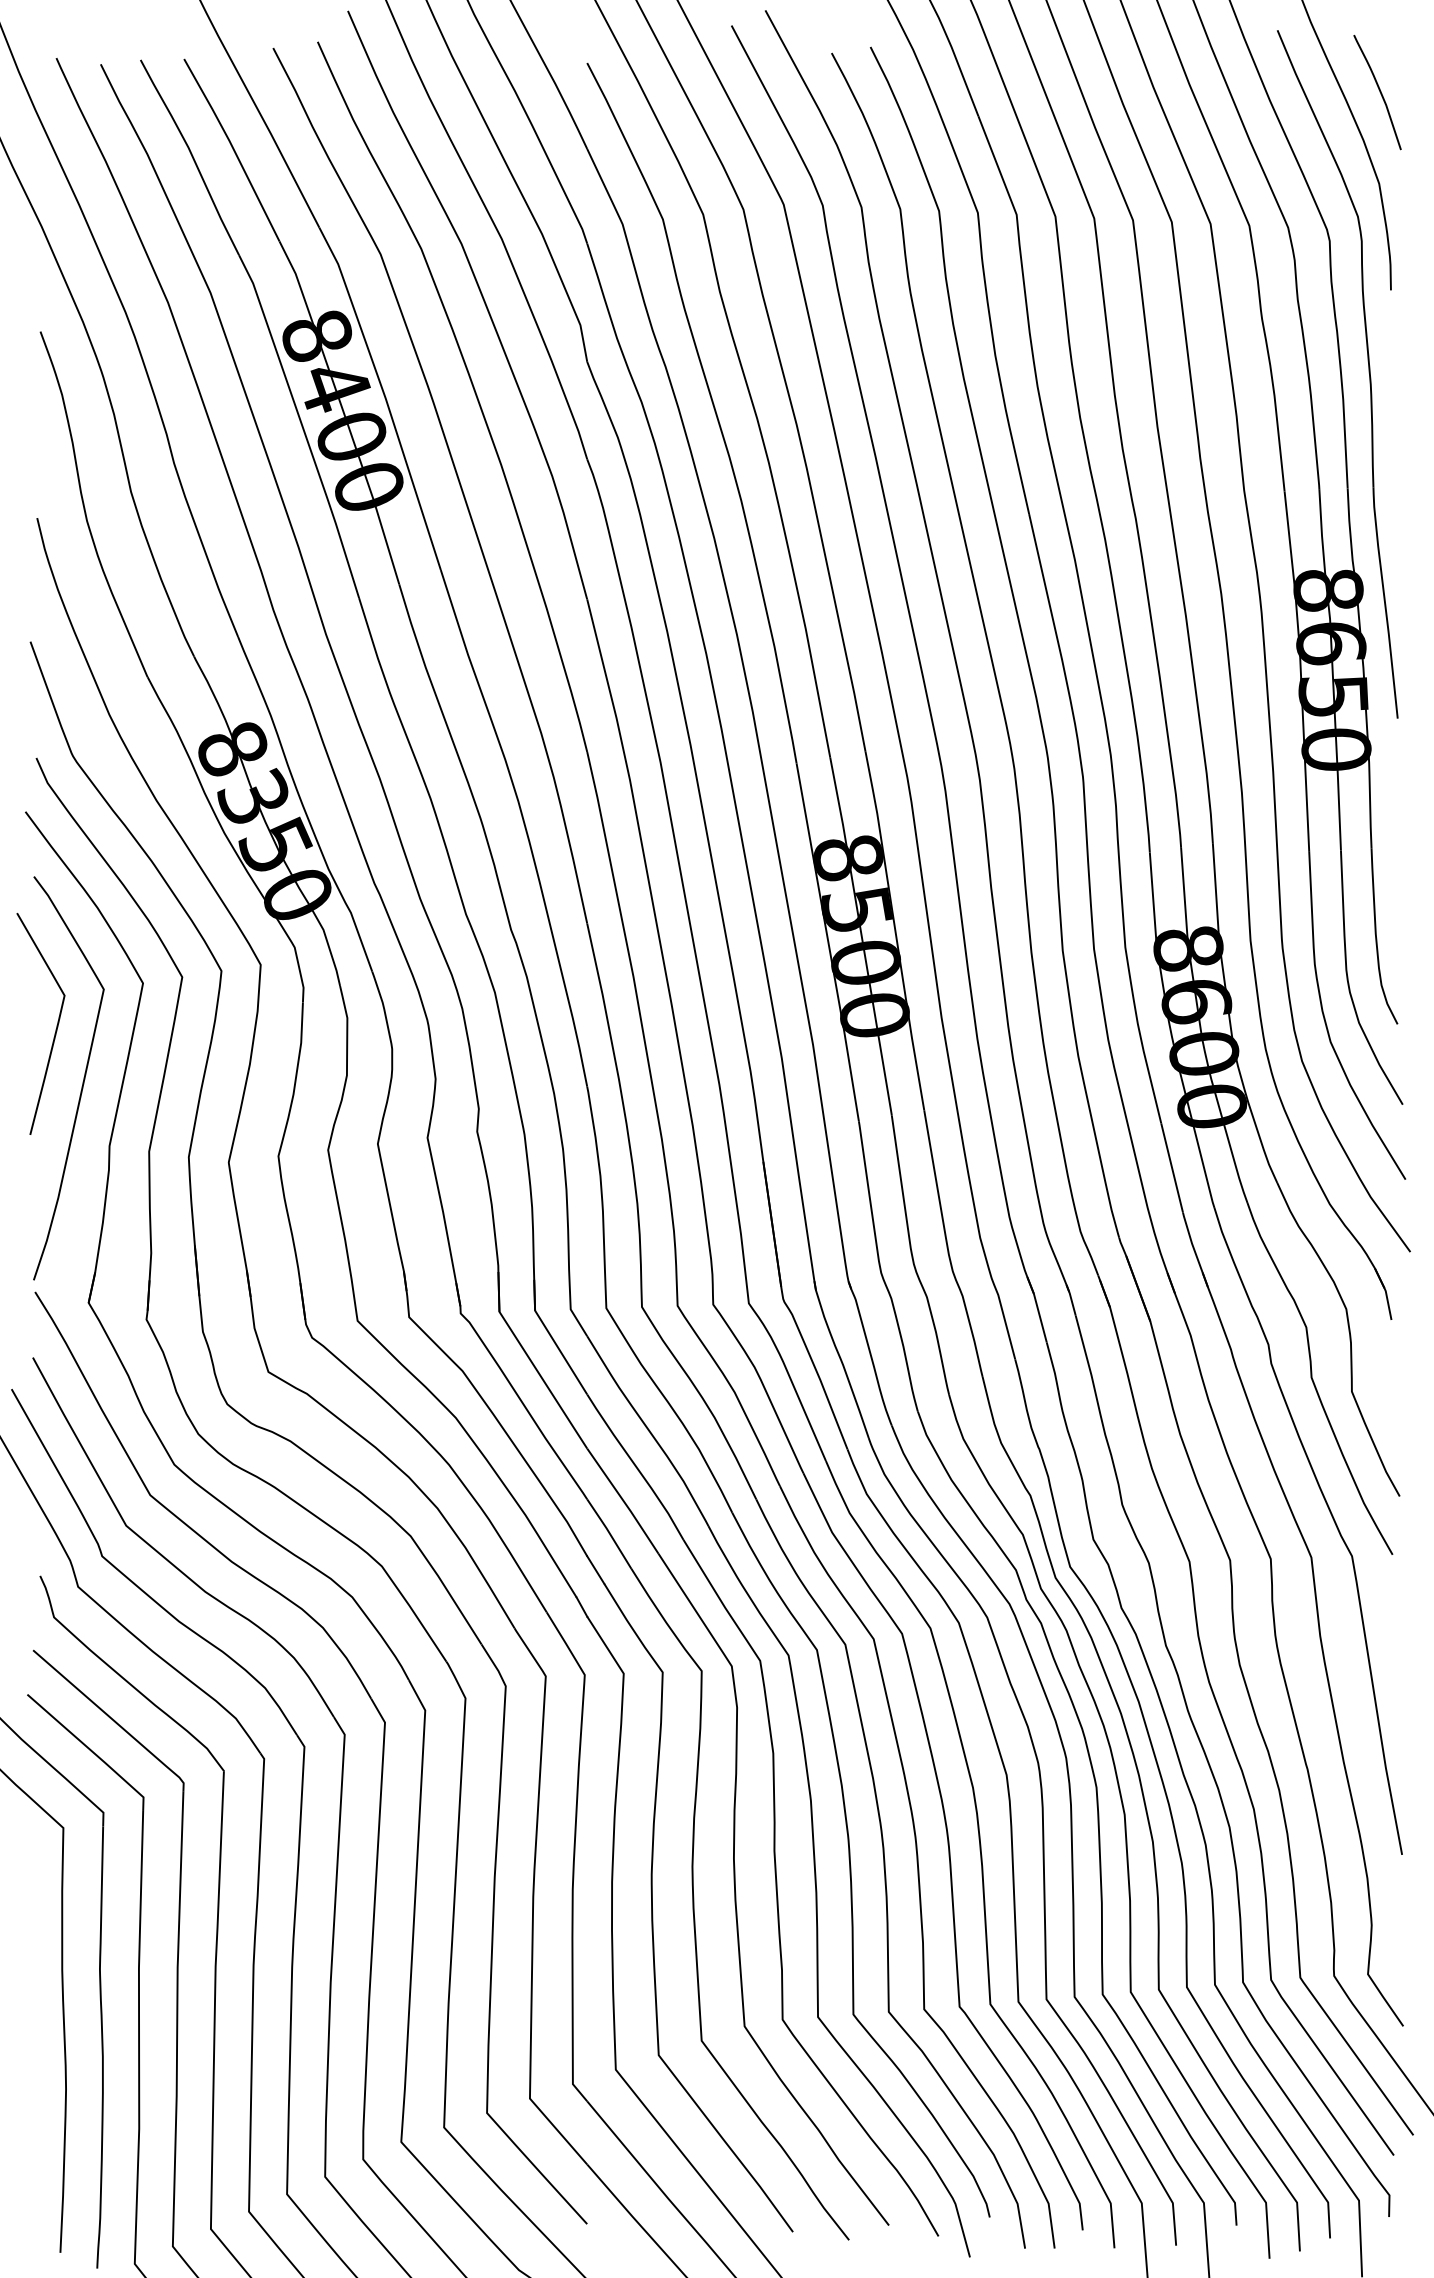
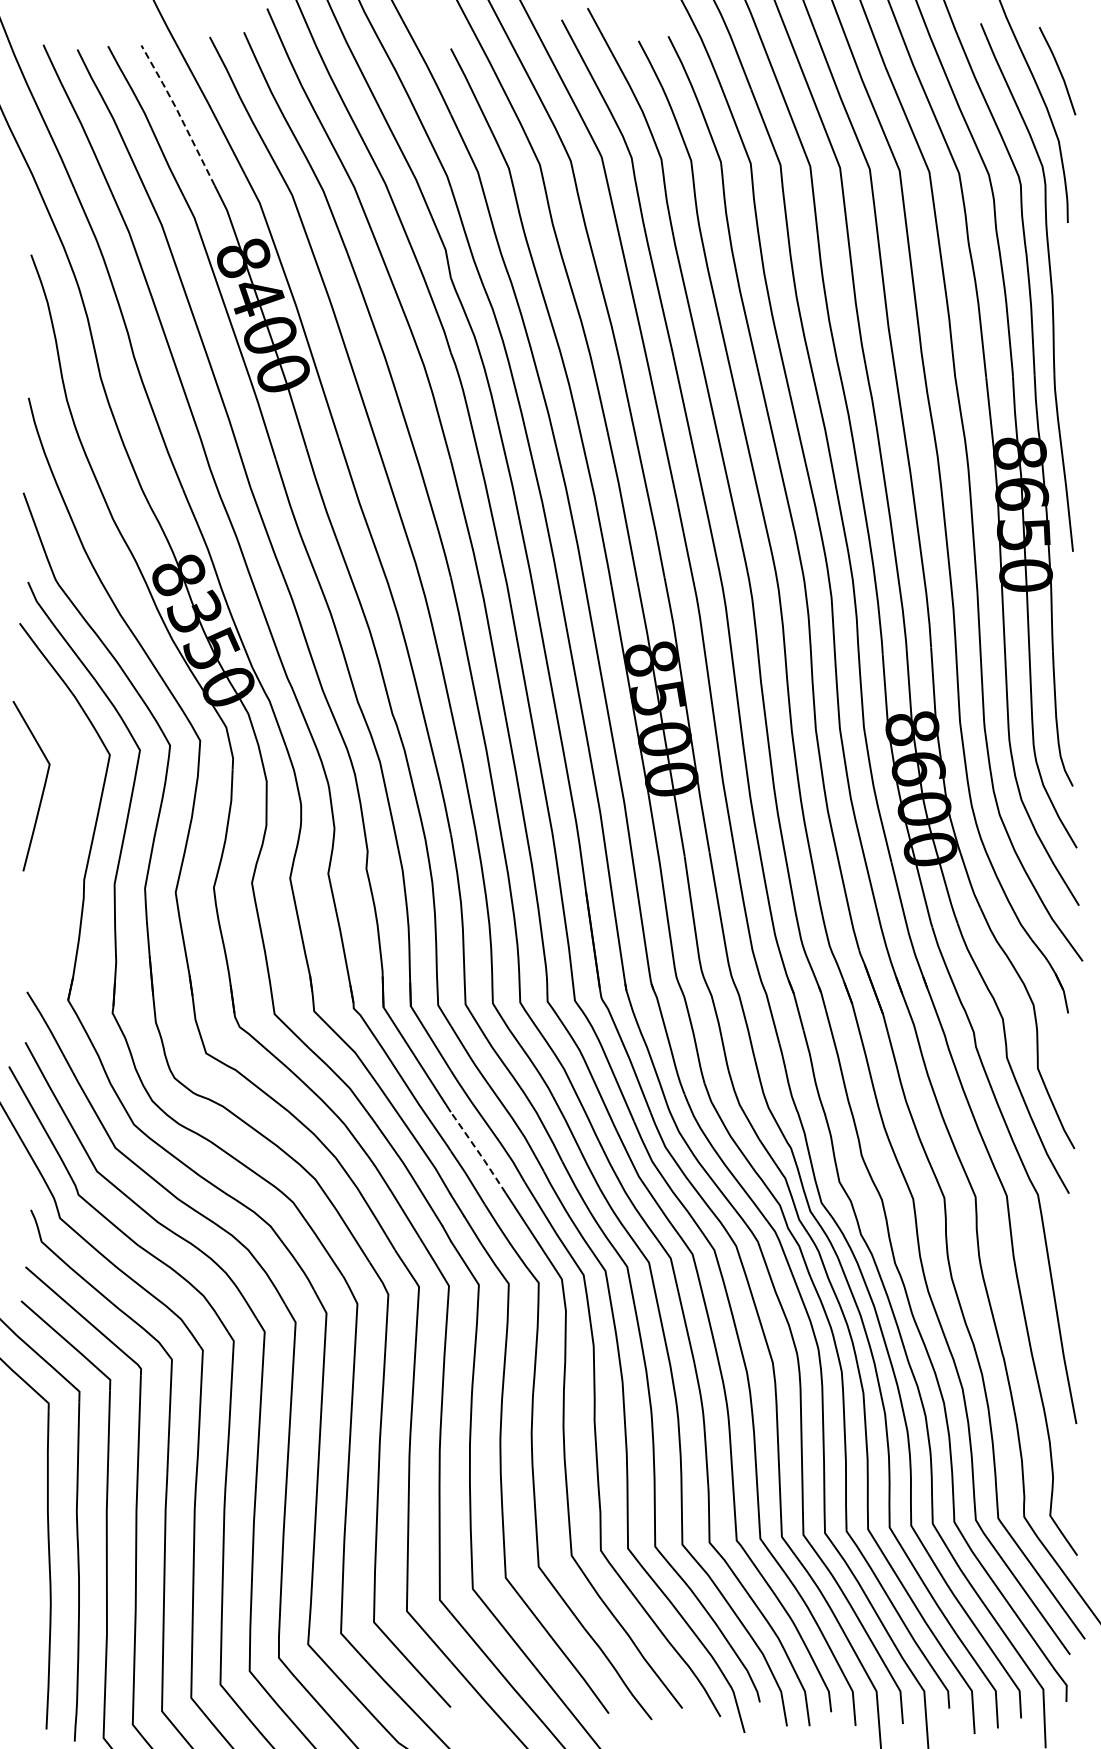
line: (232, 147) -> (178, 113), solid -> dashed
curve: (82, 1080) -> (63, 829), removed
line: (624, 1502) -> (479, 1153), solid -> dashed

